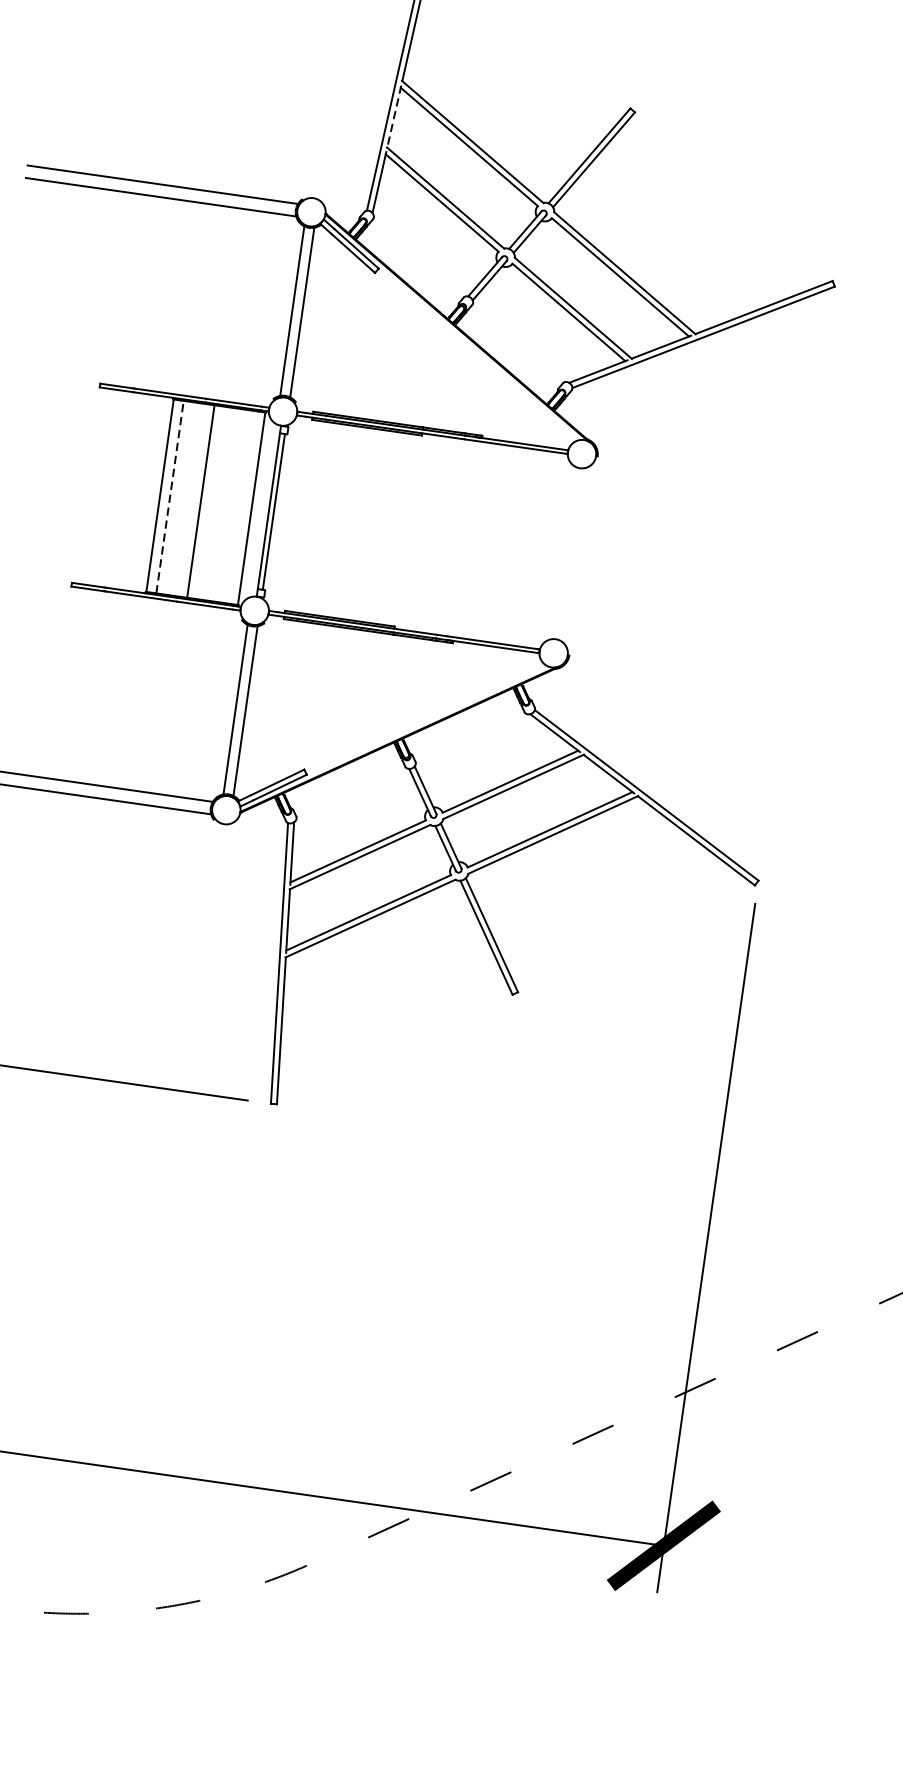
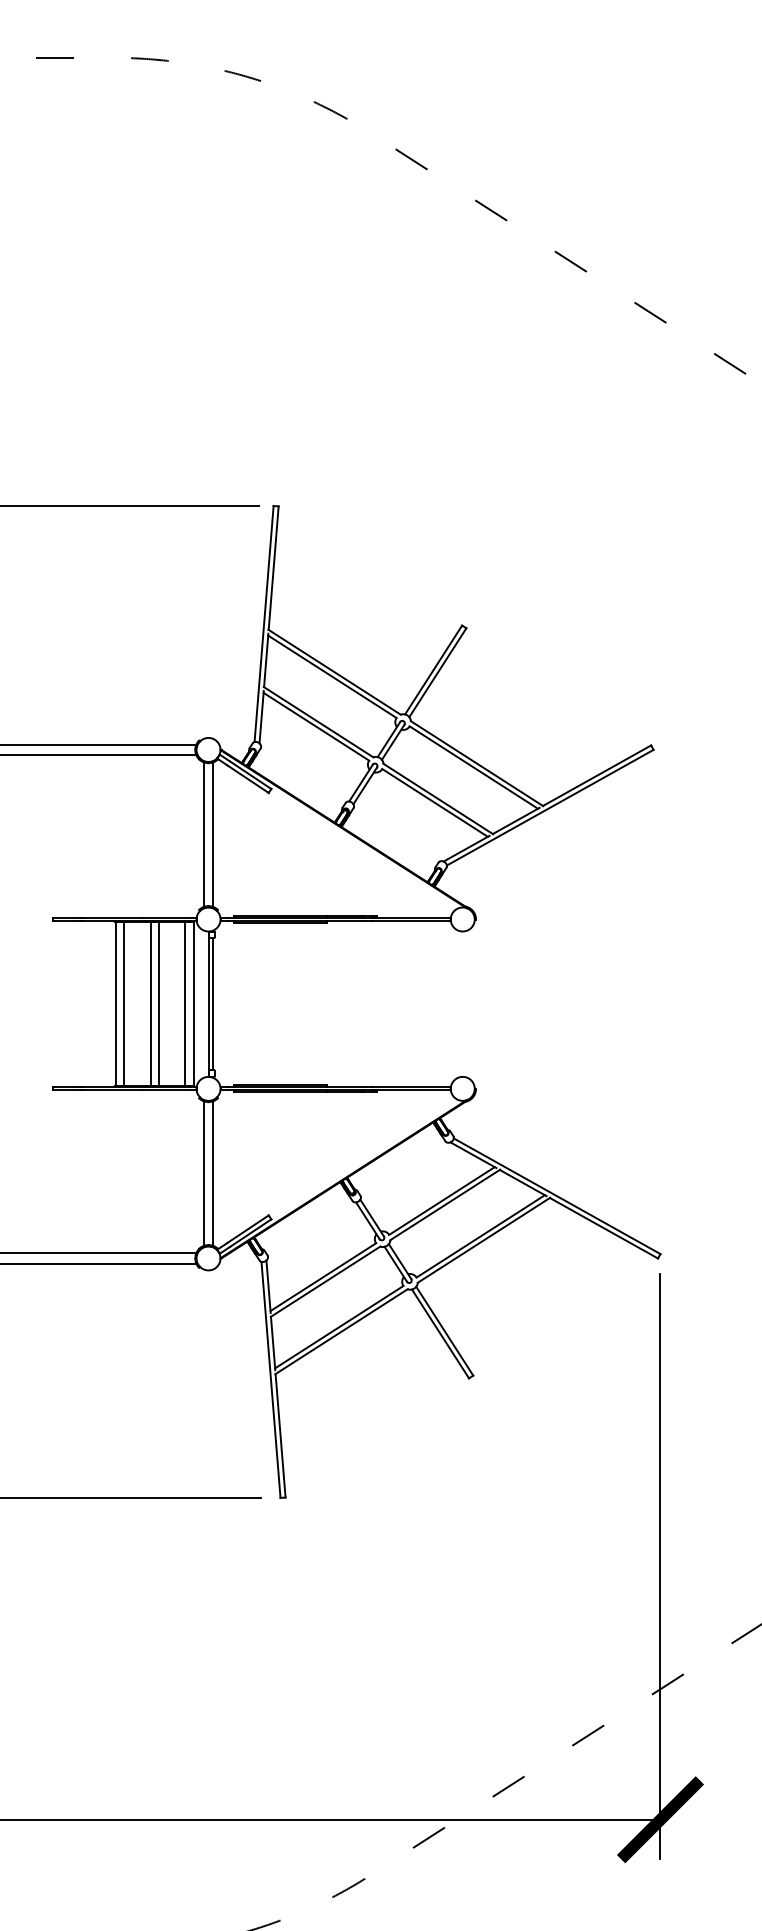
line: (394, 116) -> (266, 660), dashed -> solid
line: (170, 497) -> (124, 1004), dashed -> solid
line: (211, 503) -> (159, 1004), added
line: (241, 507) -> (185, 1004), added

